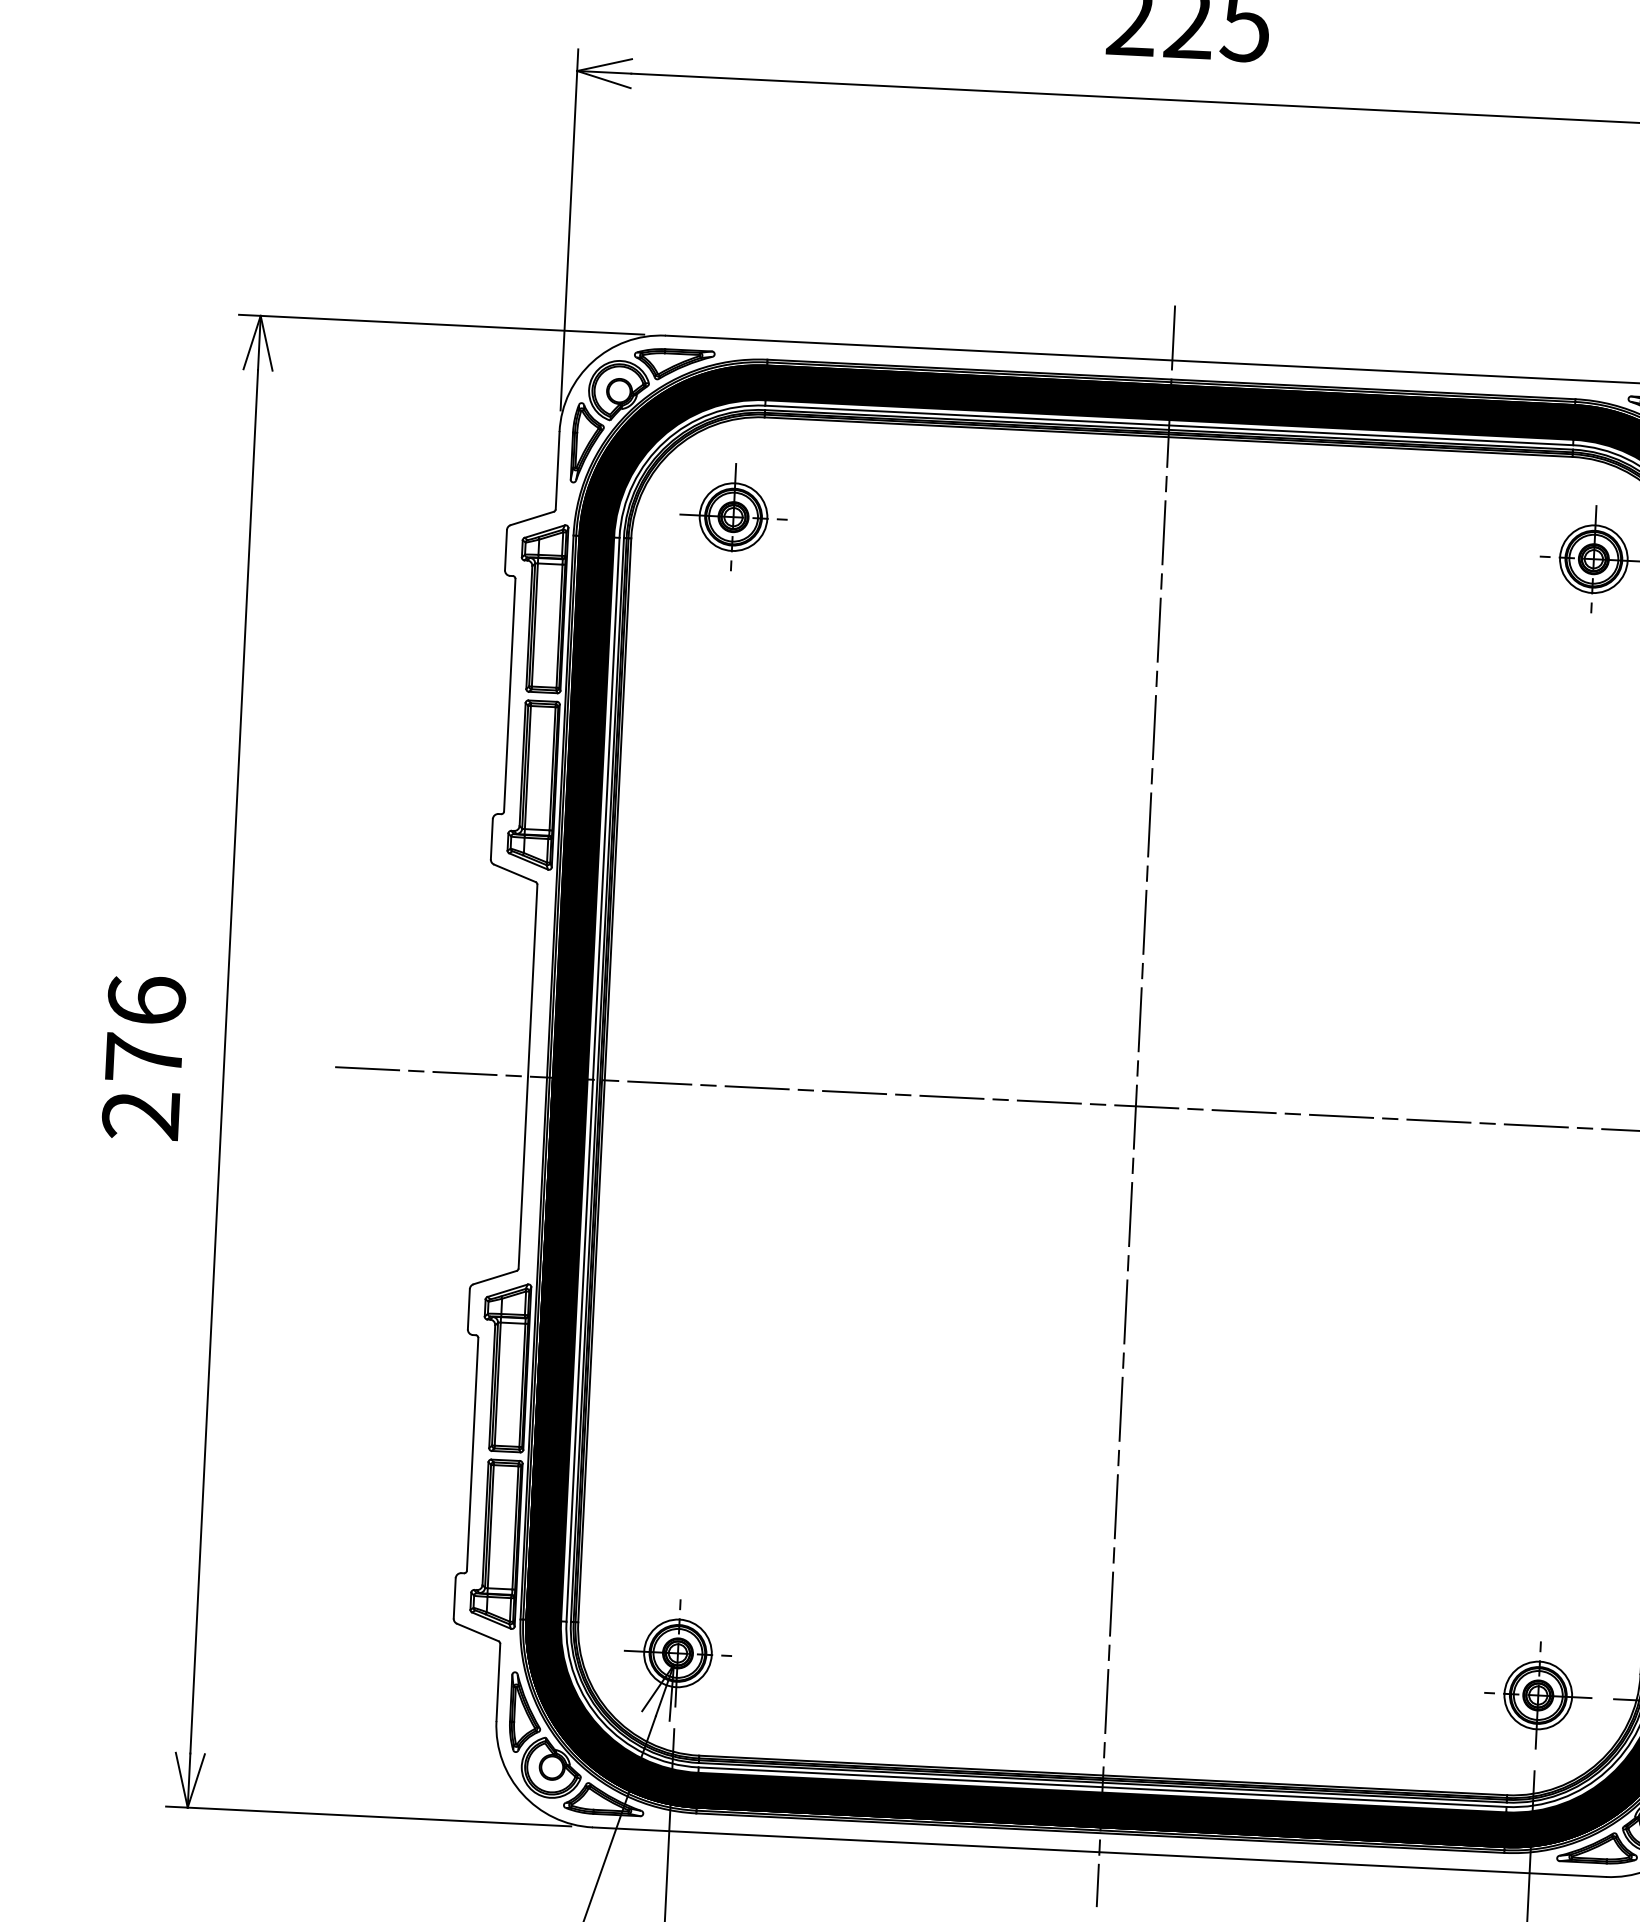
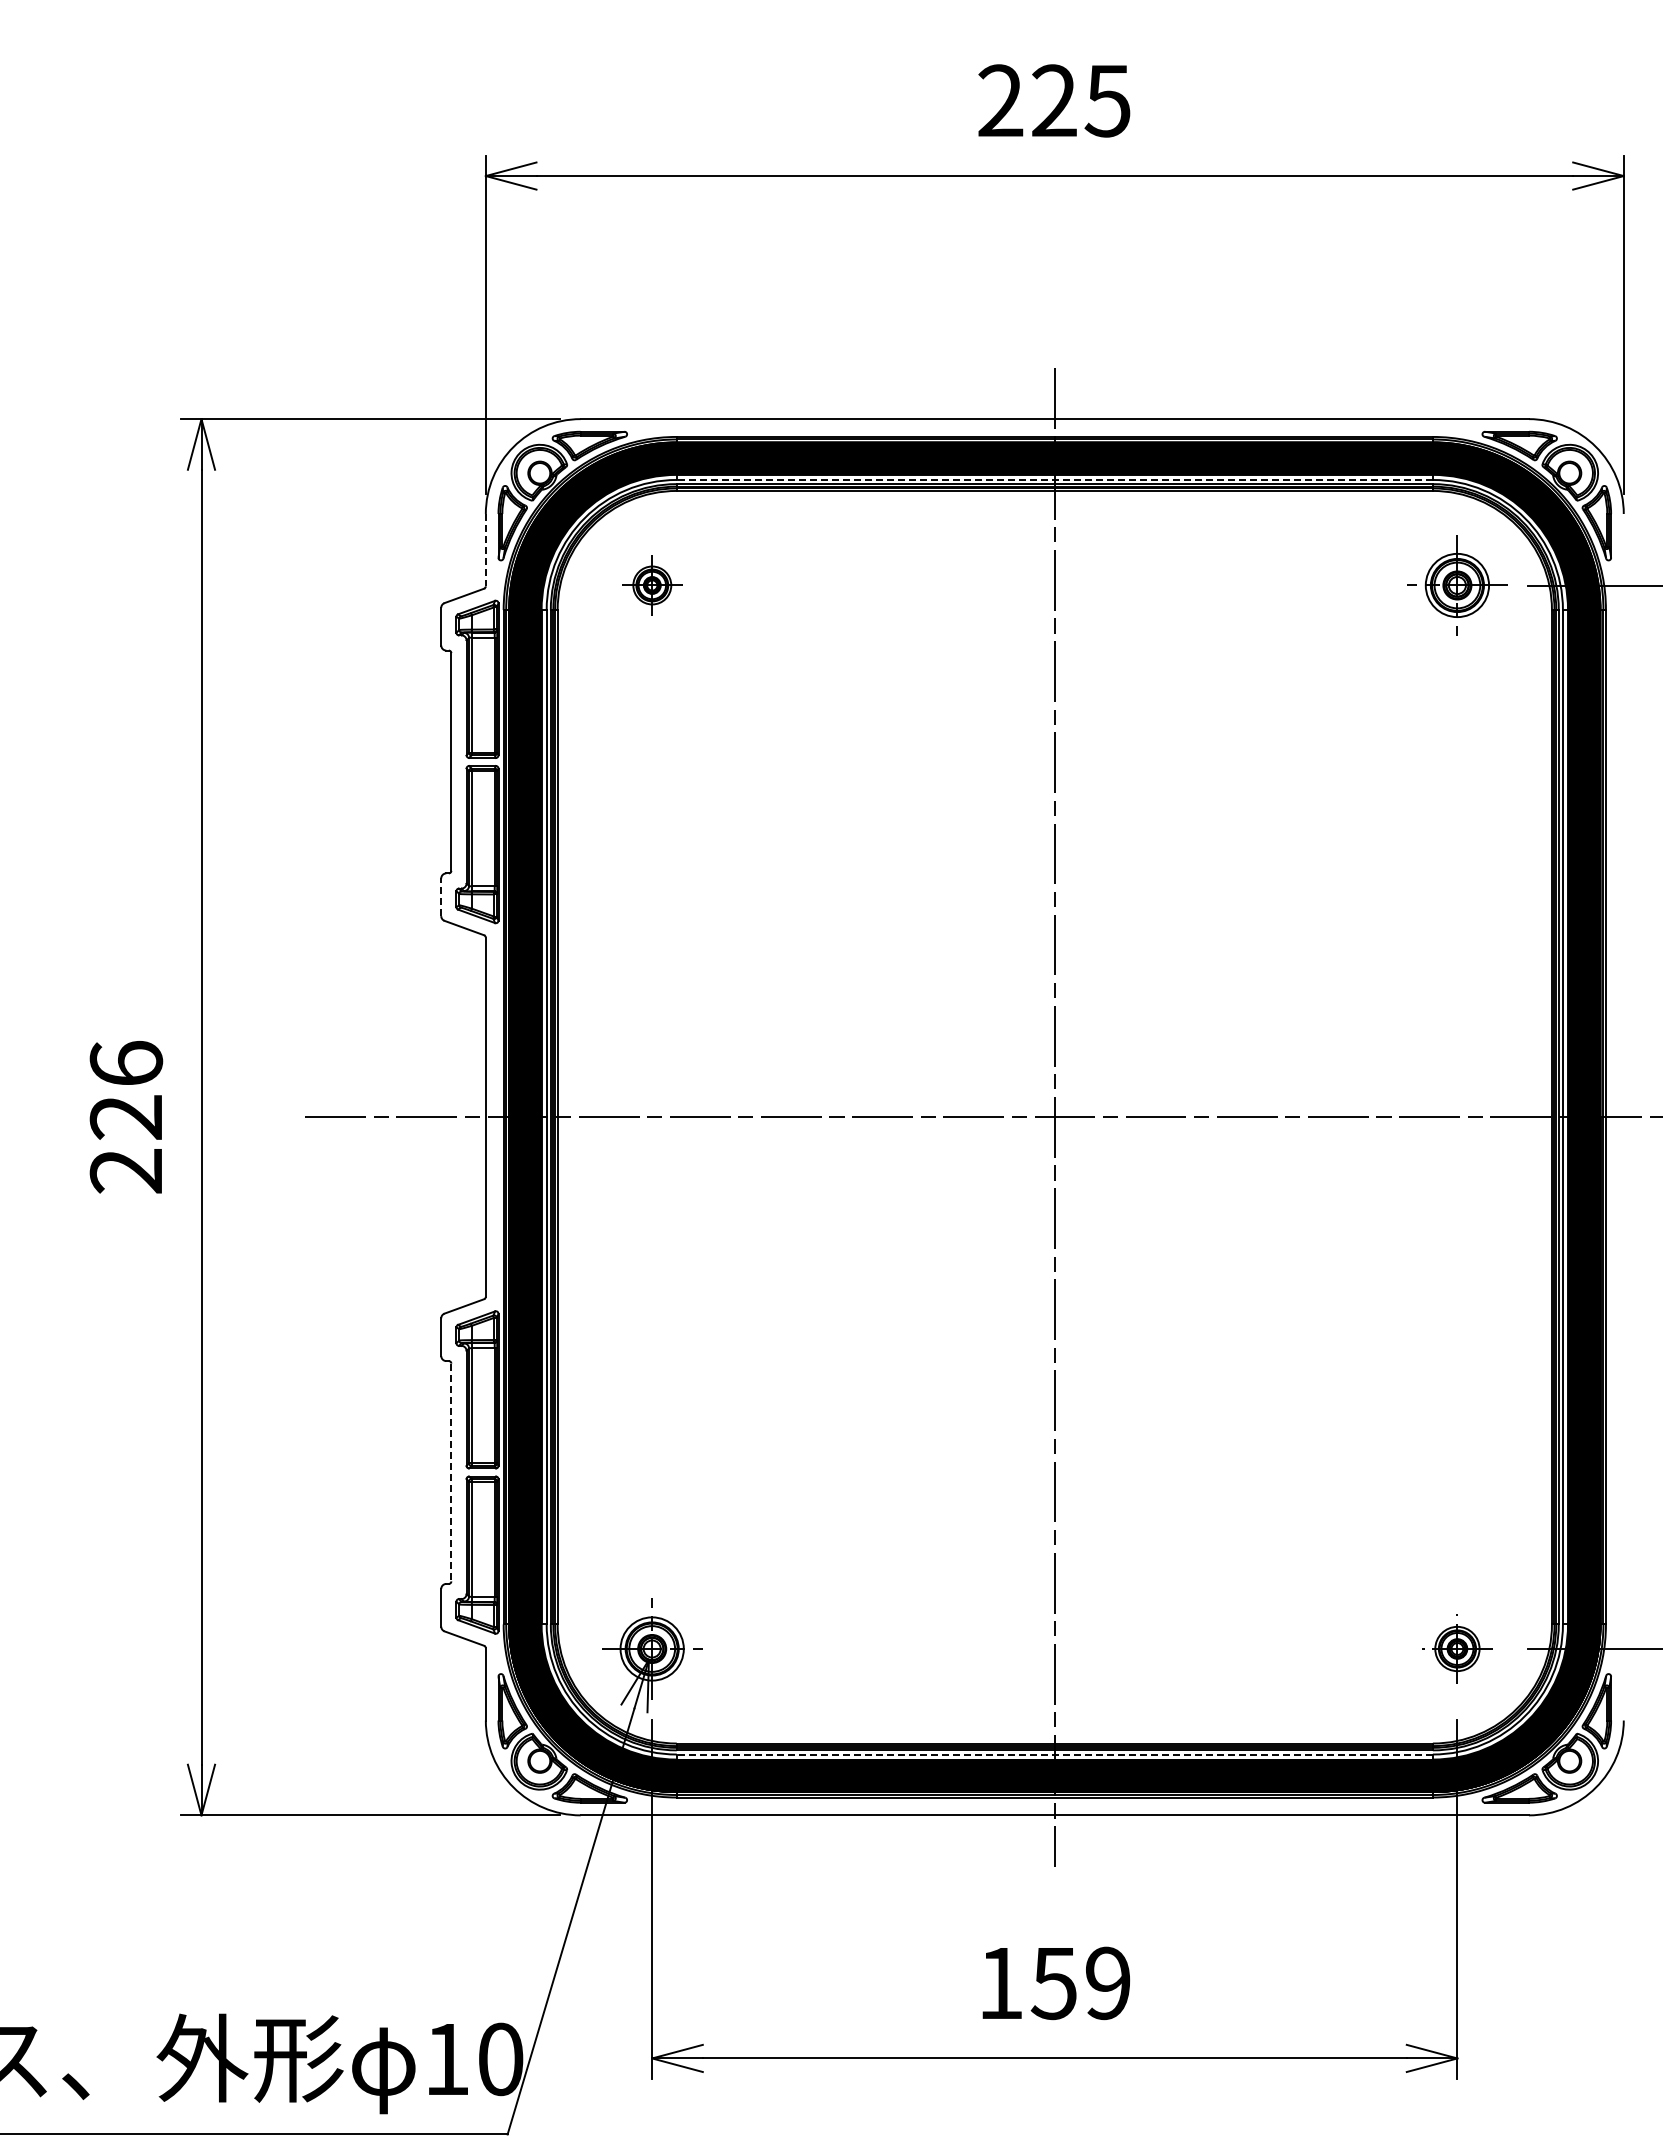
line: (1168, 424) -> (1054, 479), solid -> dashed
line: (557, 471) -> (485, 550), solid -> dashed
part: (733, 517) -> (652, 585), size x0.6
line: (492, 839) -> (441, 897), solid -> dashed
text: (143, 1058) -> (125, 1117), 276 -> 226
line: (472, 1454) -> (451, 1472), solid -> dashed
part: (1538, 1694) -> (1457, 1648), size x0.7
line: (1102, 1787) -> (1054, 1754), solid -> dashed

